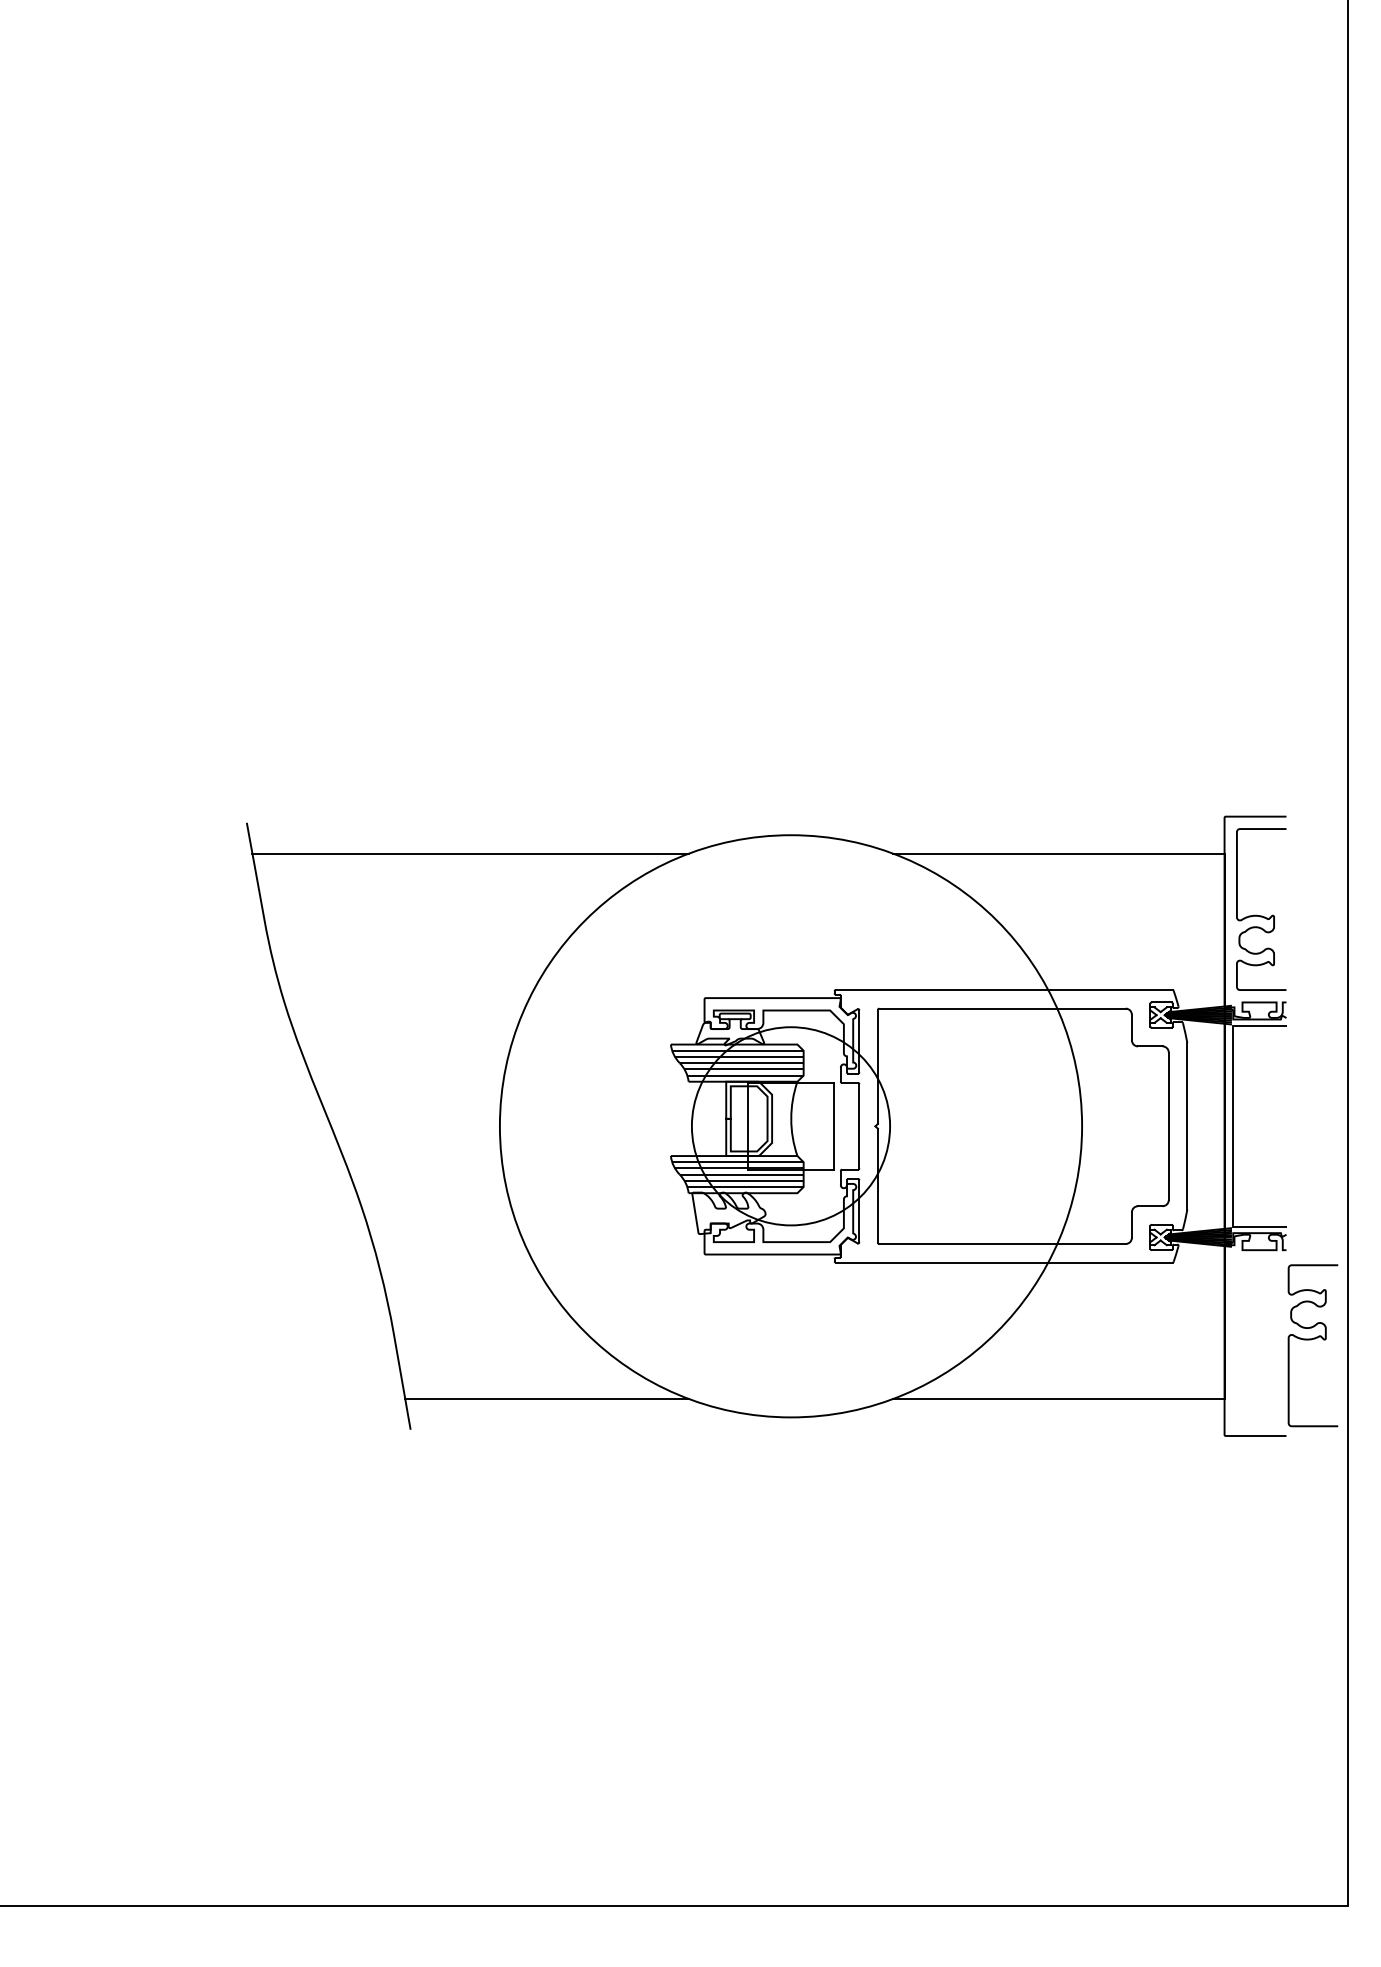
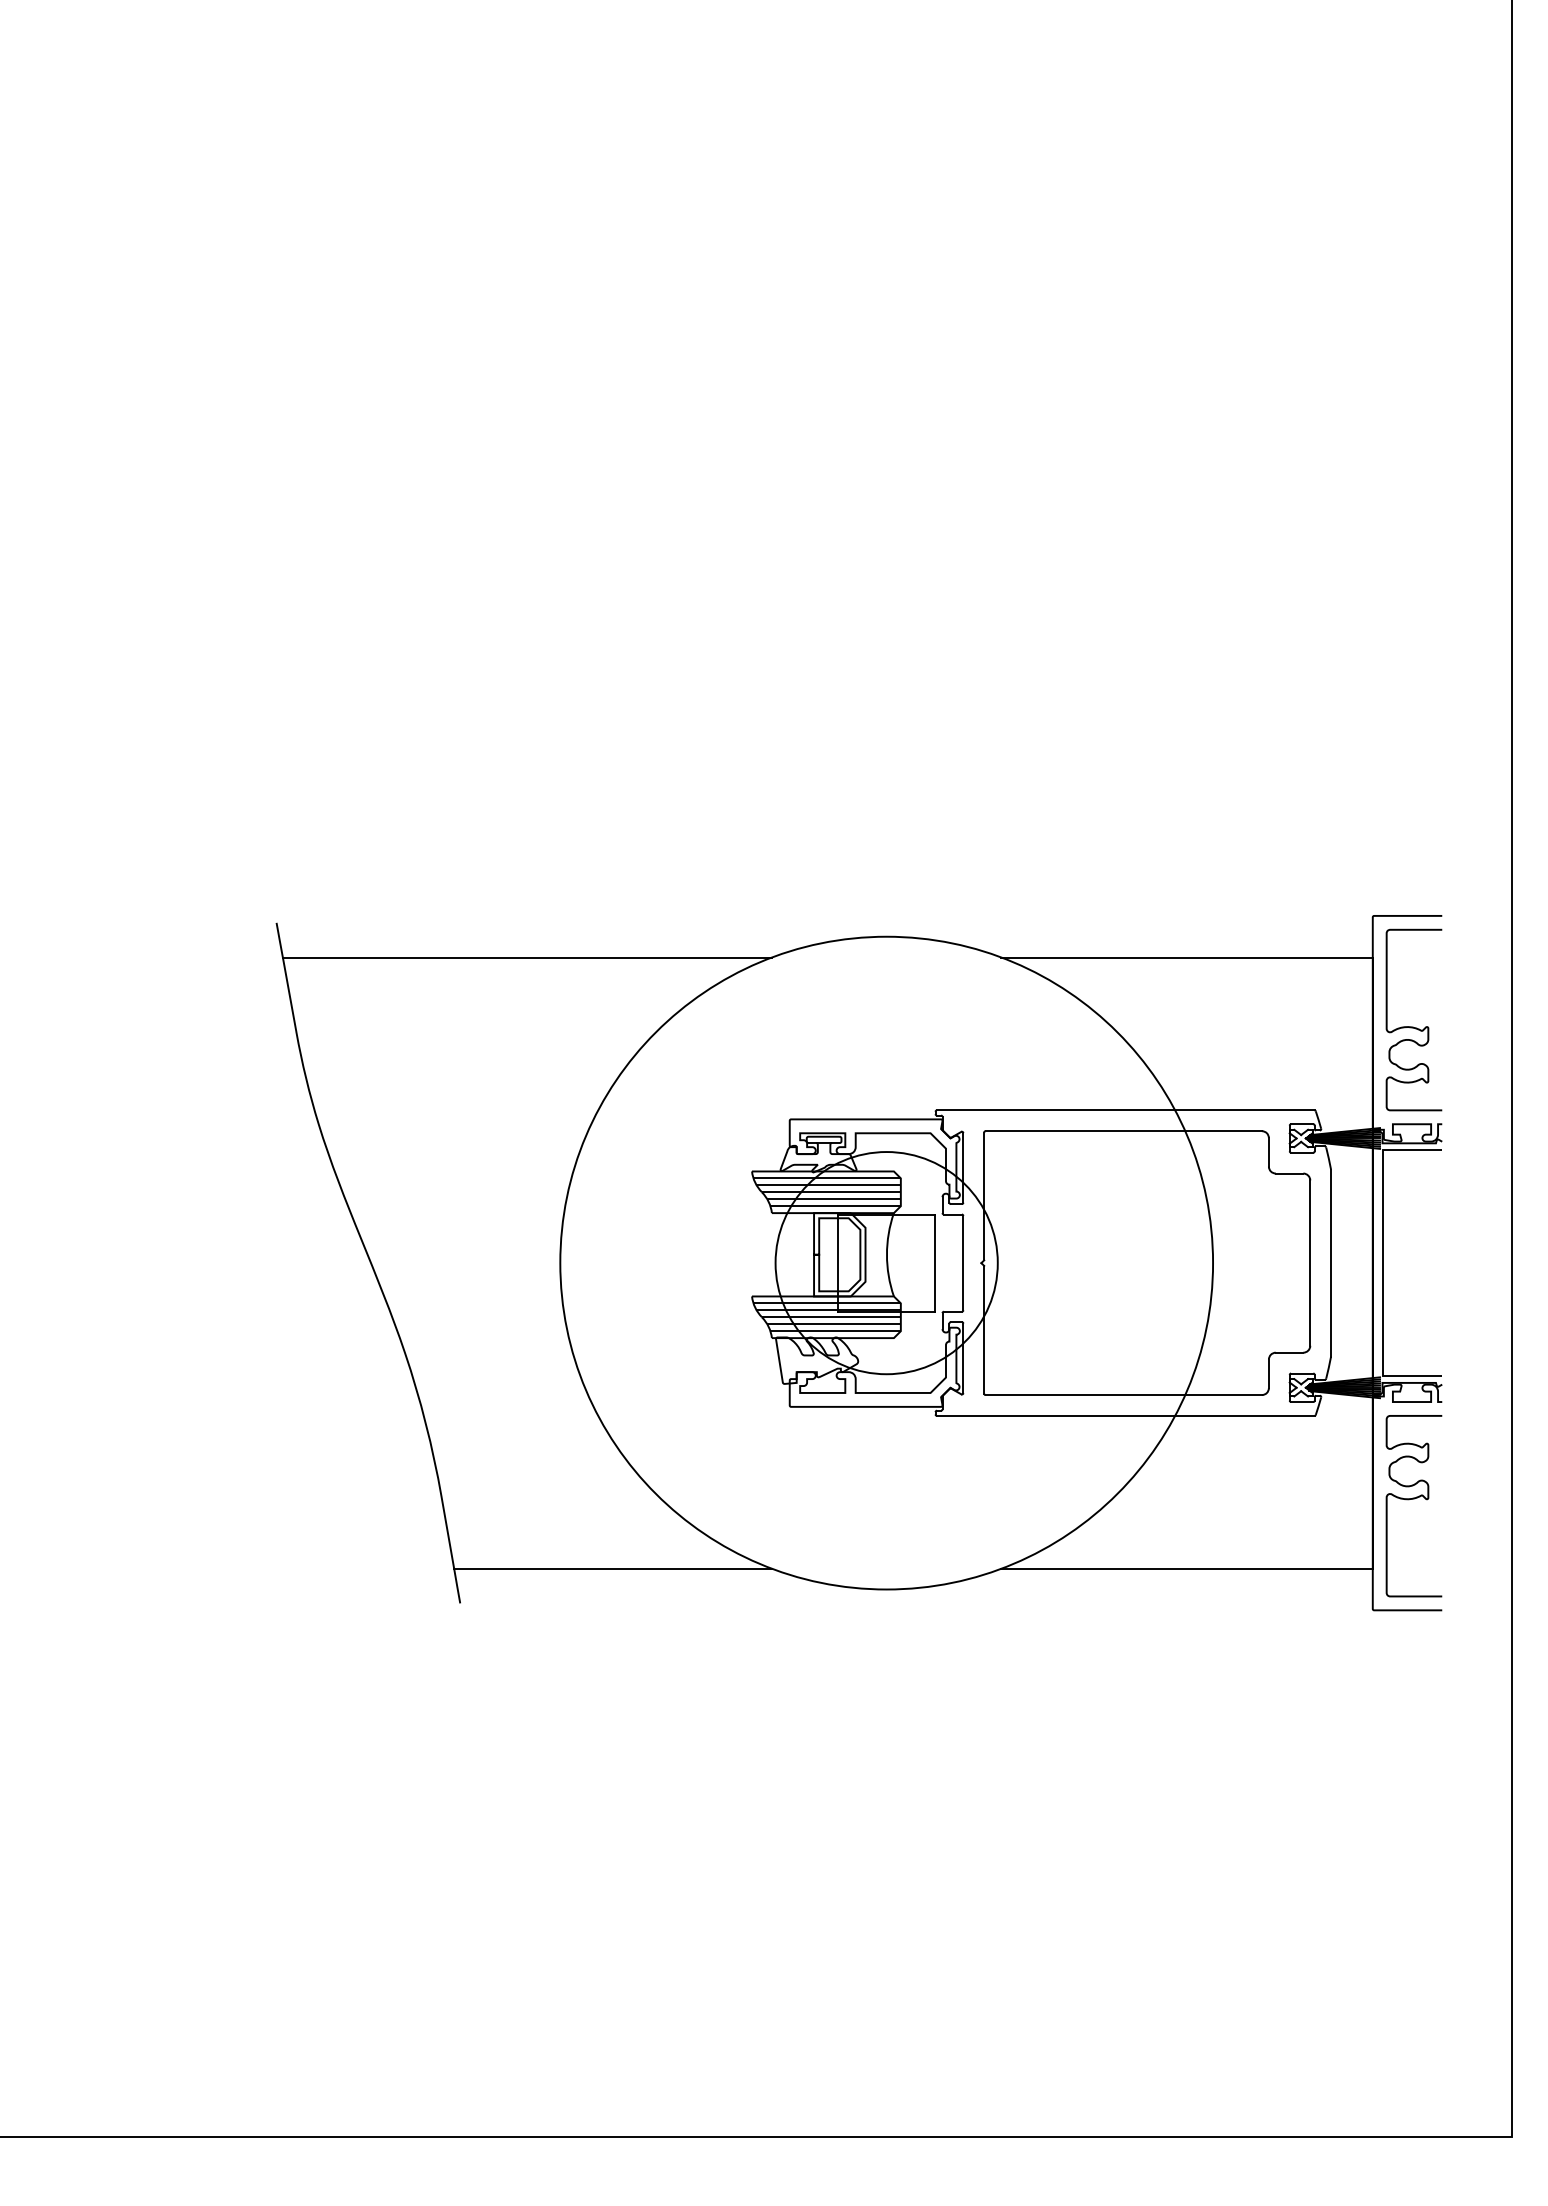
curve: (1312, 1339) -> (1413, 1499), moved

